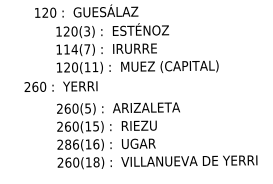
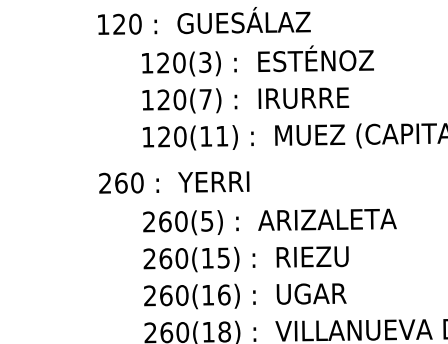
text: (70, 49) -> (171, 99), 114(7) -> 120(7)
text: (60, 86) -> (173, 182), moved
text: (72, 144) -> (175, 295), 286(16) -> 260(16)

